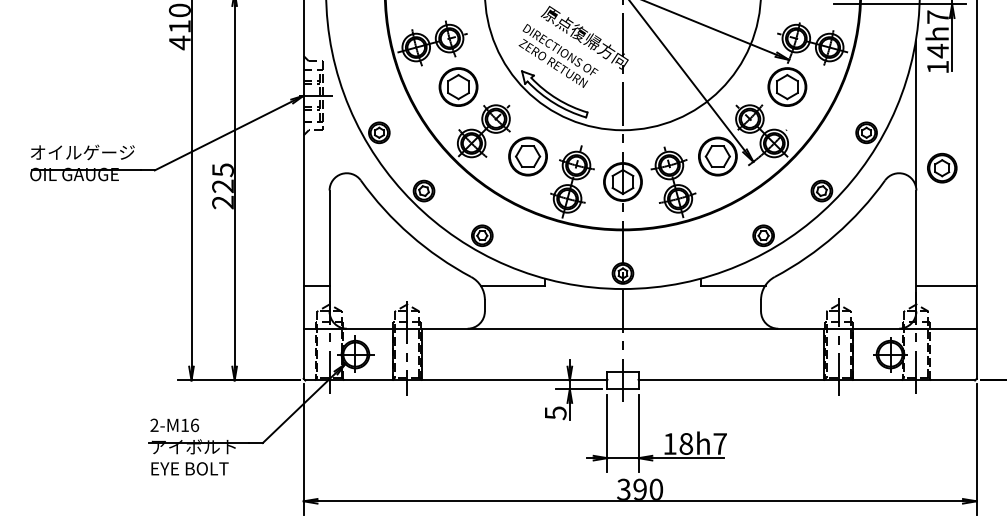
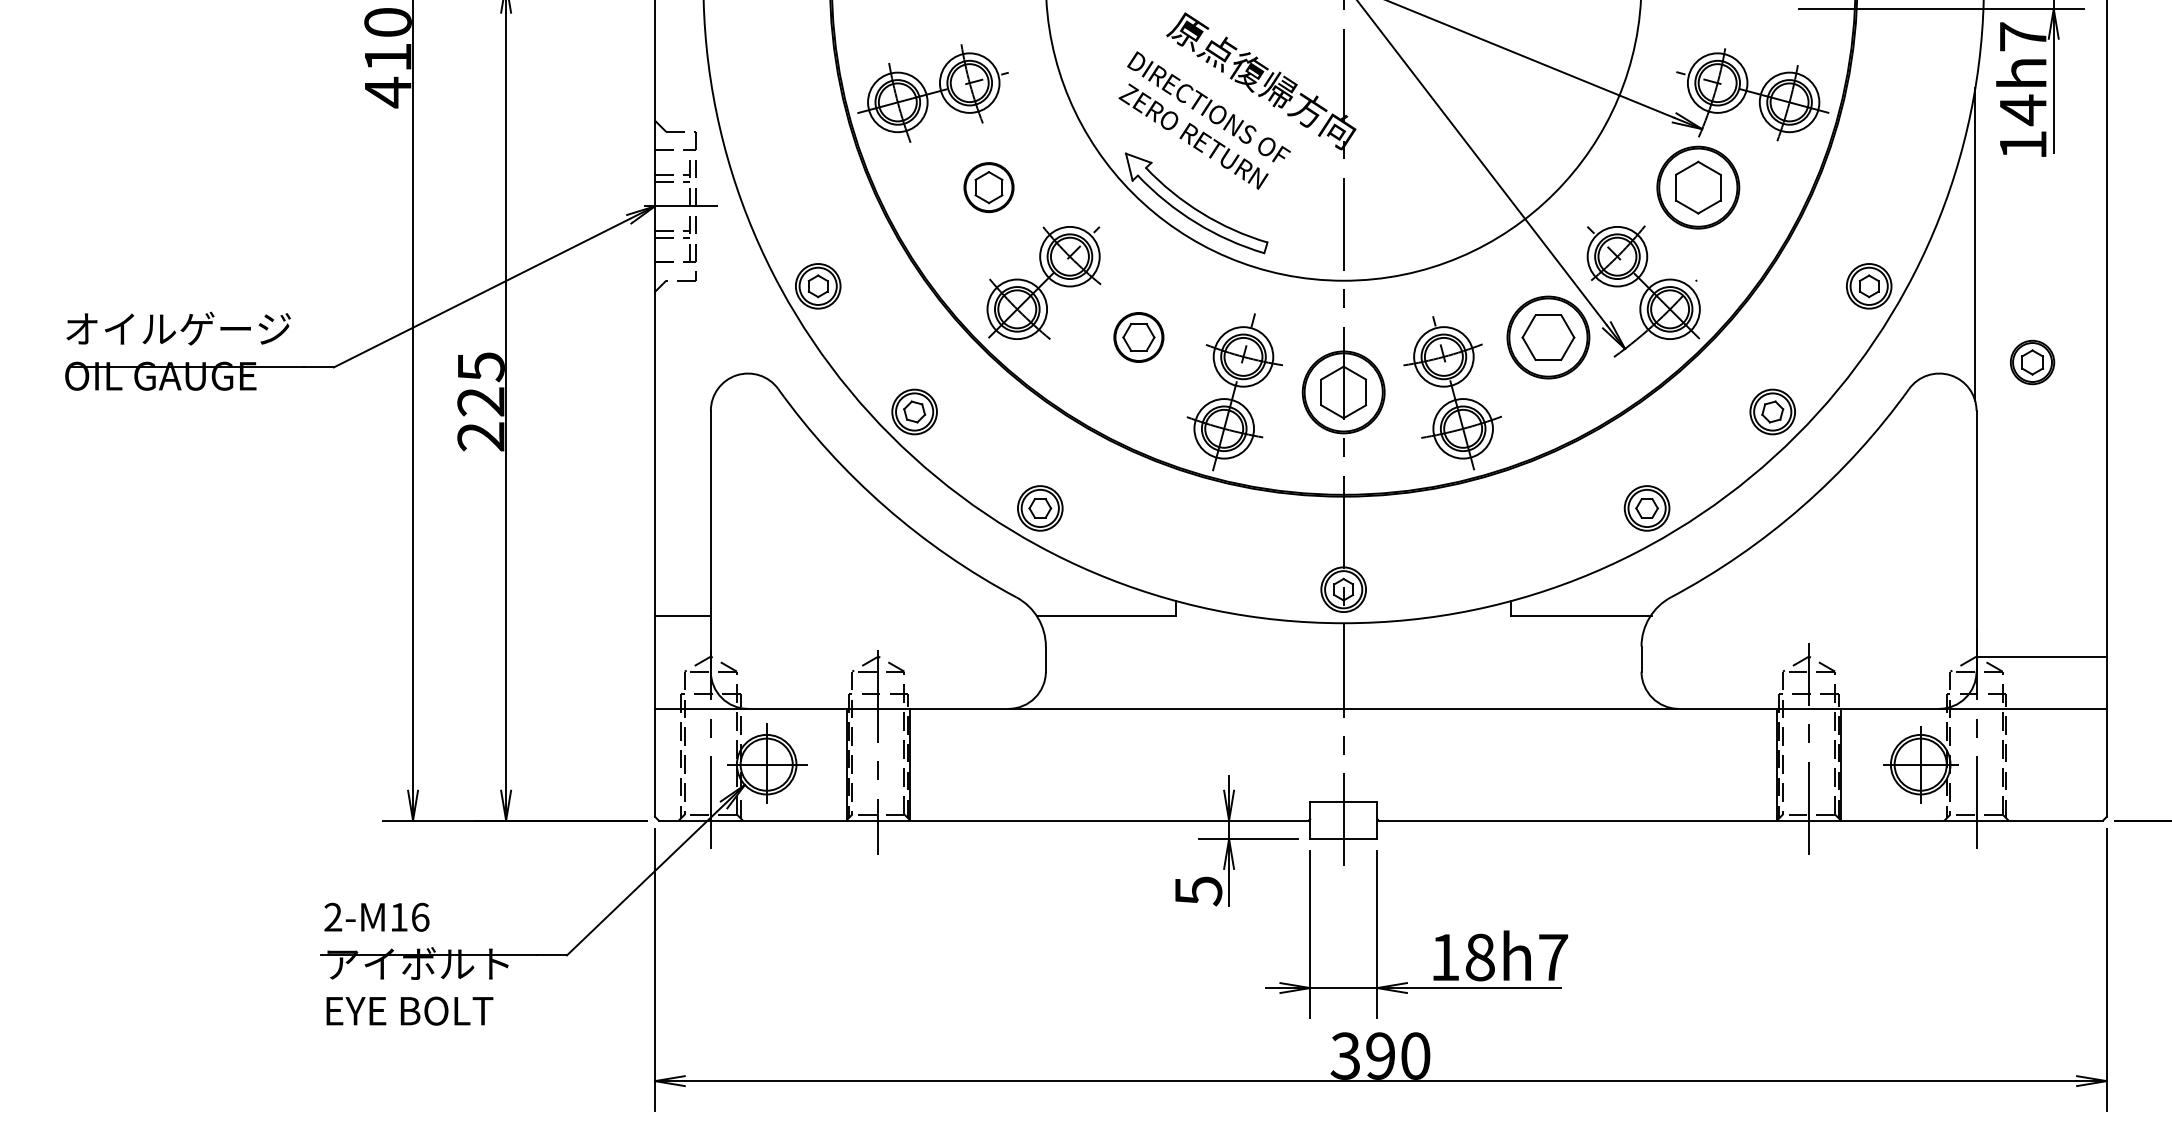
part: (458, 86) -> (988, 186), size x0.6
part: (527, 156) -> (1137, 337), size x0.6
part: (942, 167) -> (2032, 361), size x0.7
line: (946, 285) -> (2041, 656), moved

